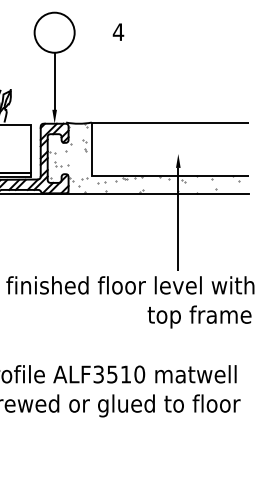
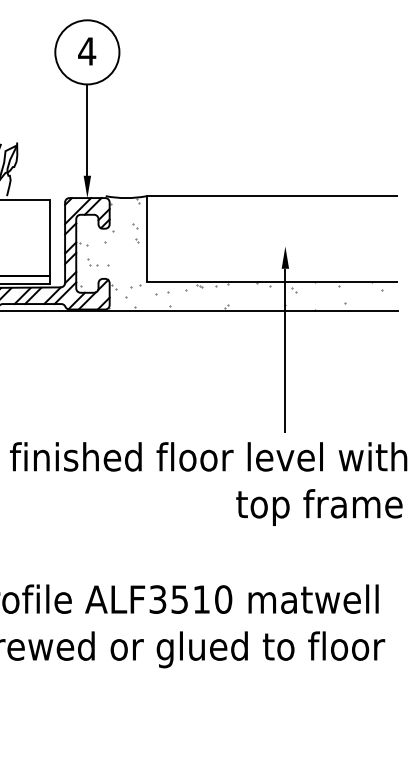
text: (118, 31) -> (87, 50), moved

